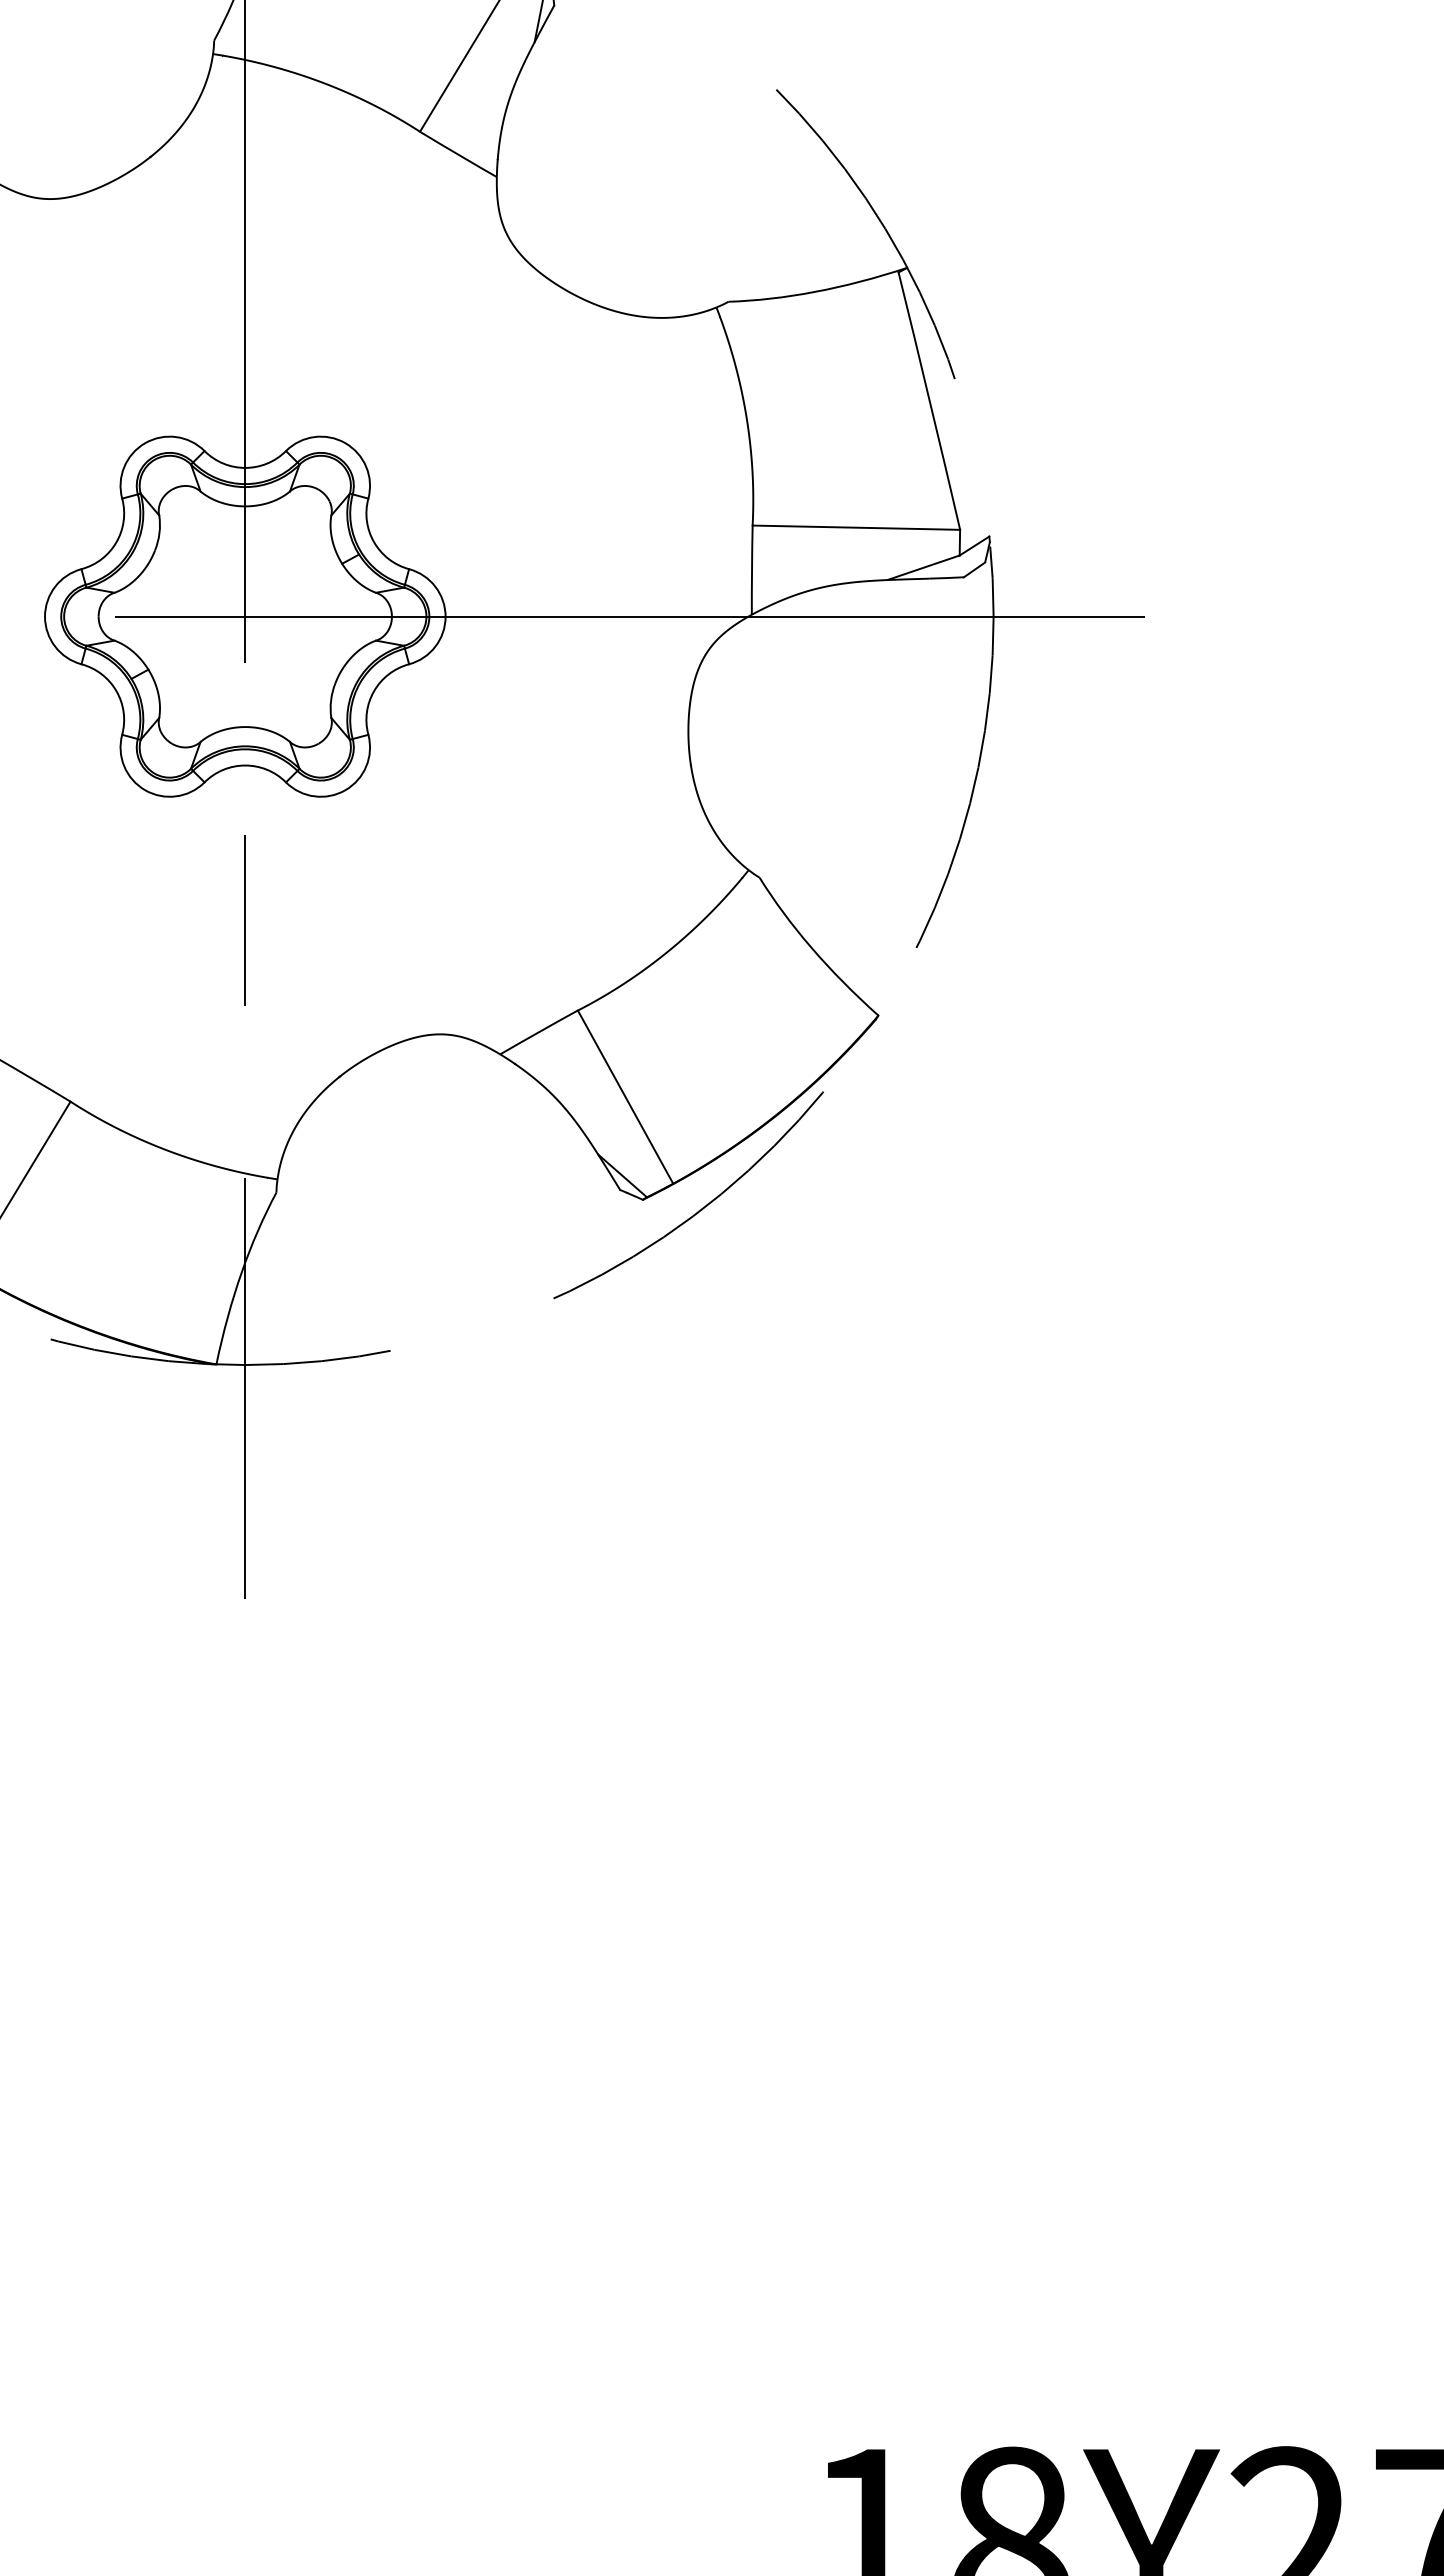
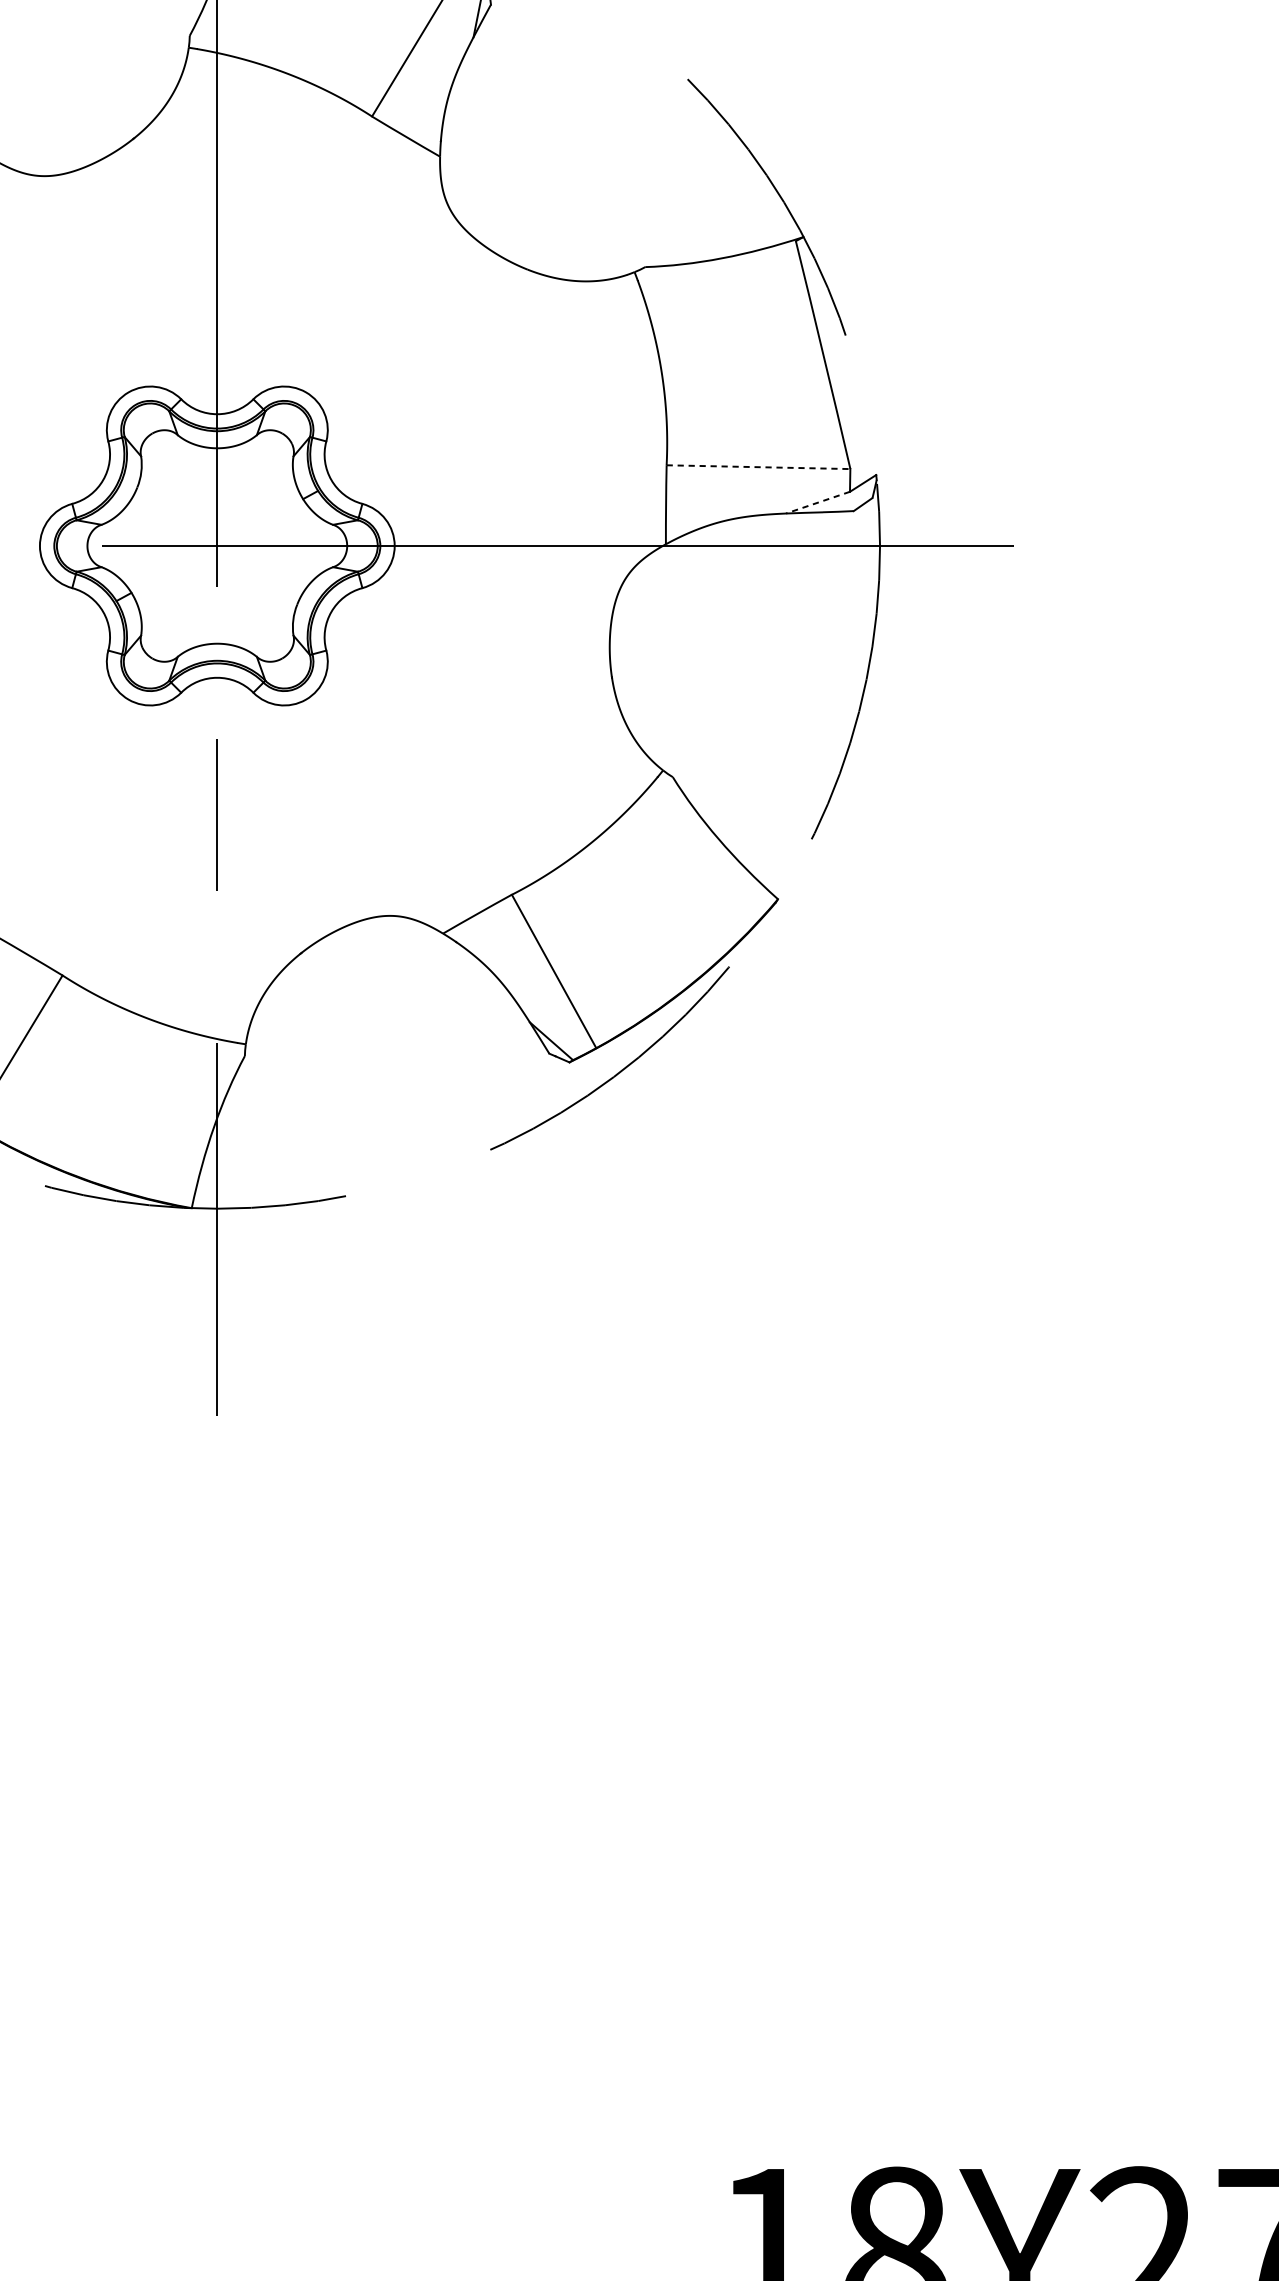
line: (856, 527) -> (758, 467), solid -> dashed
line: (923, 567) -> (817, 502), solid -> dashed

